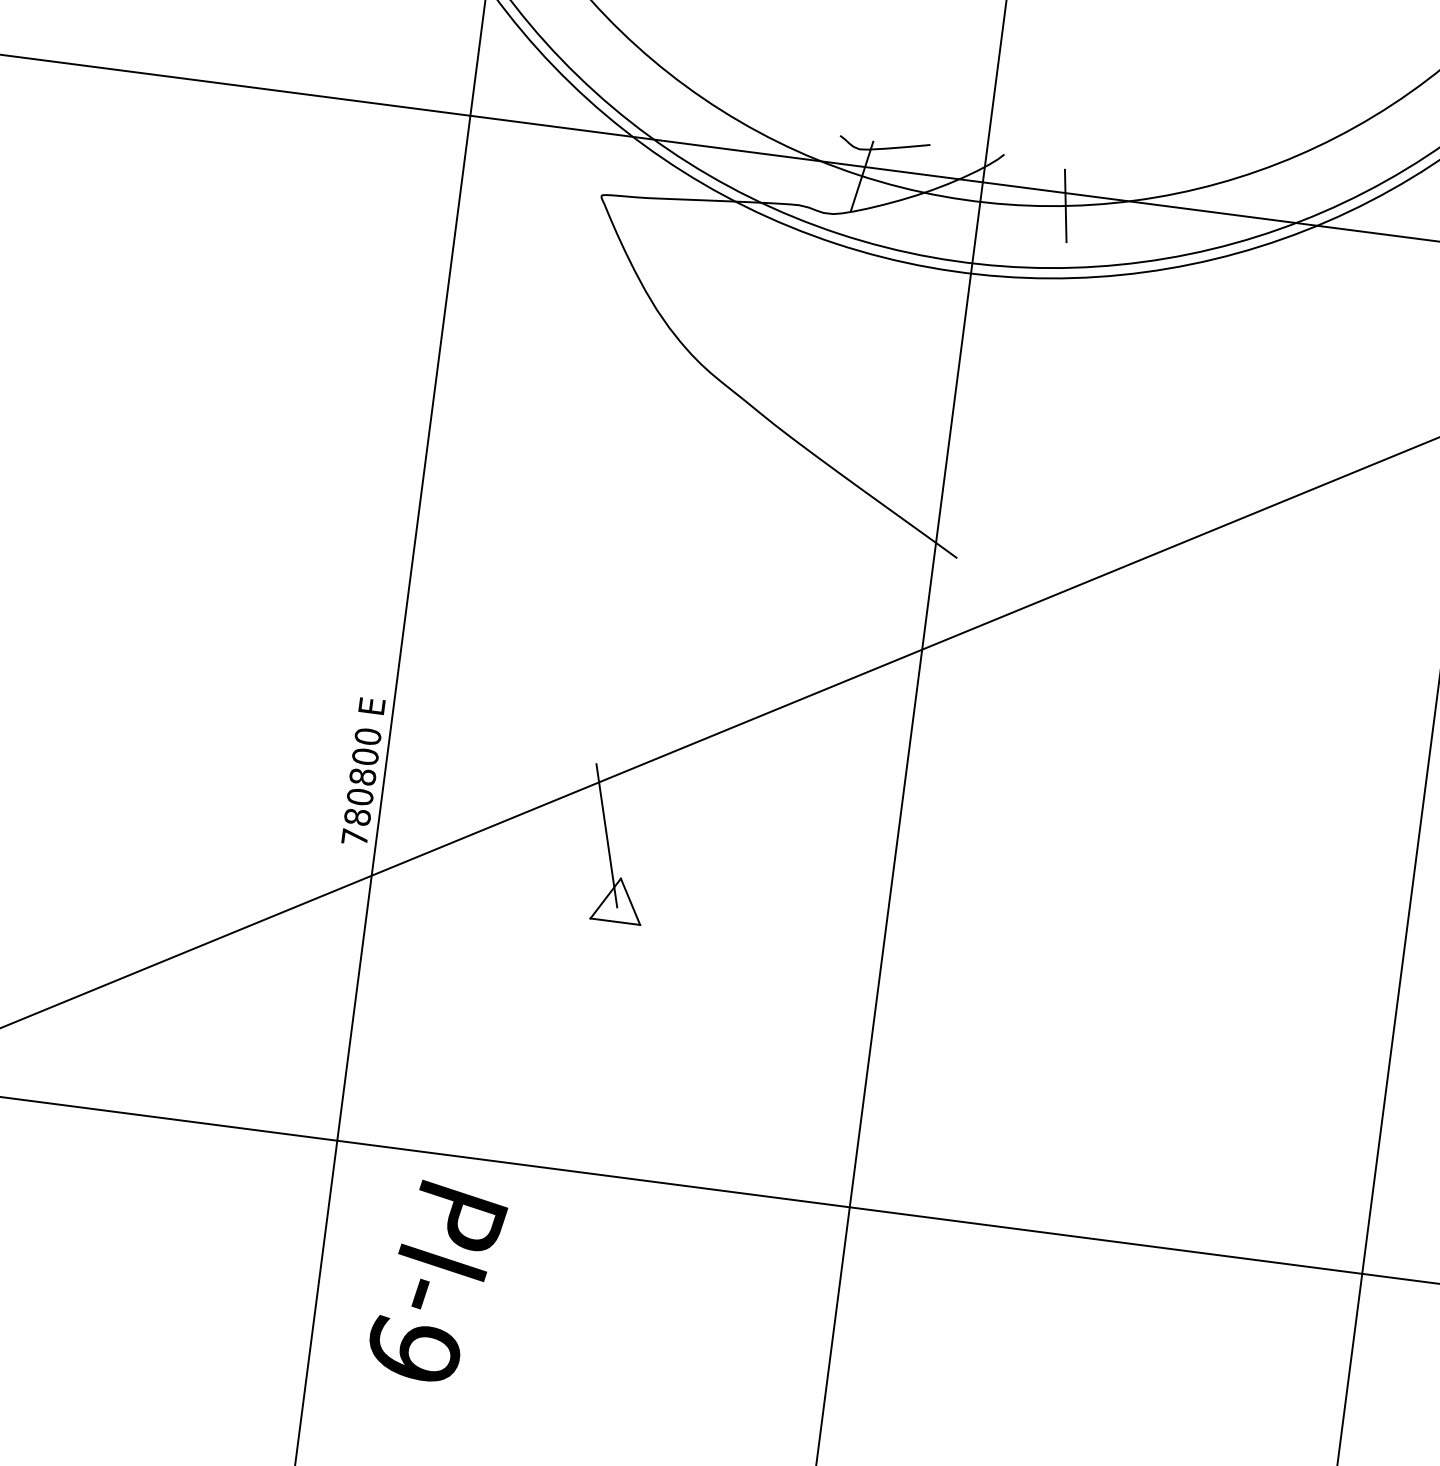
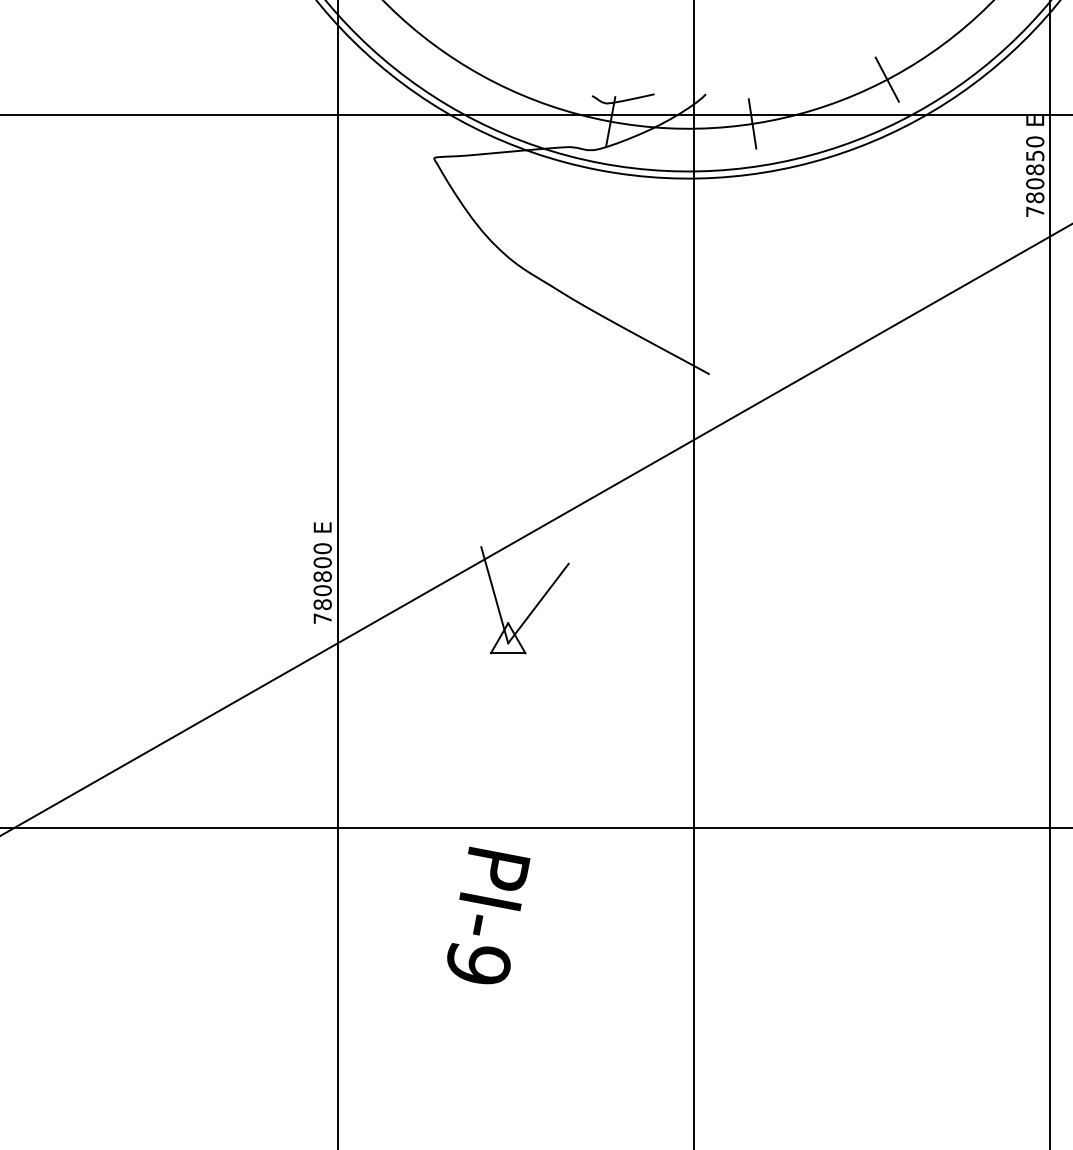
line: (1266, 167) -> (886, 79), added
line: (668, 855) -> (538, 603), added
text: (437, 1282) -> (488, 915), moved

